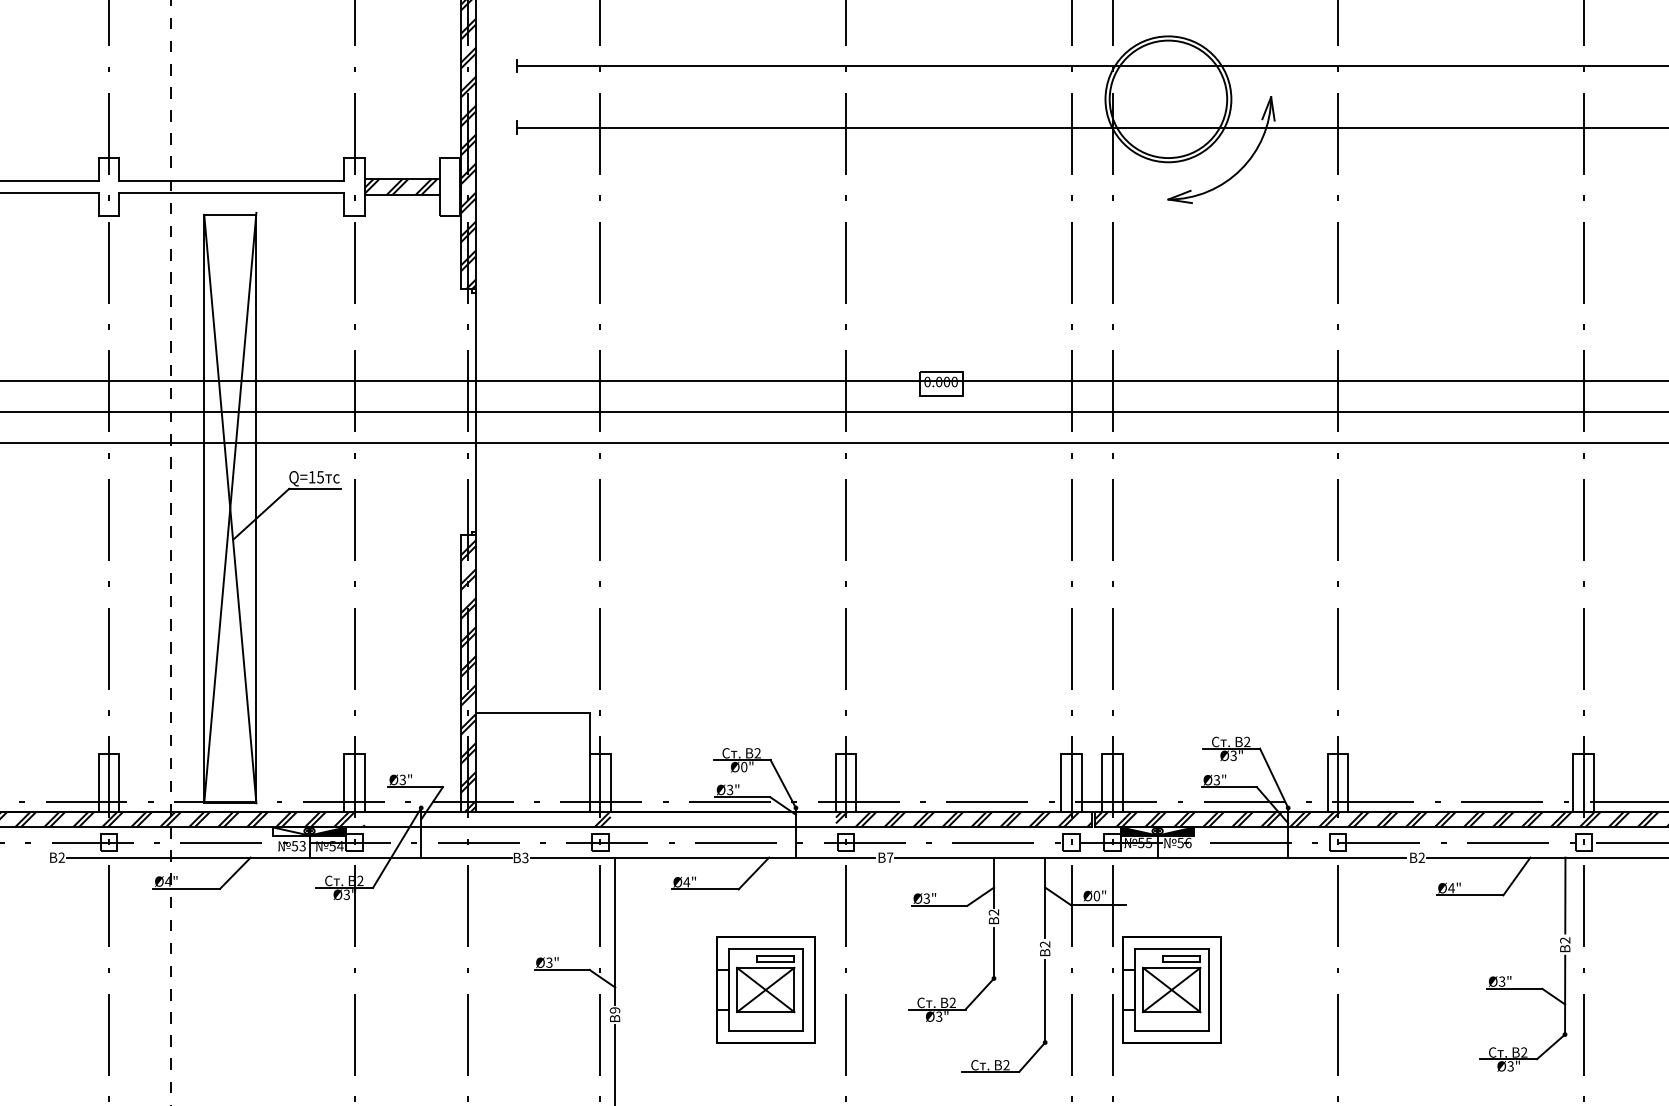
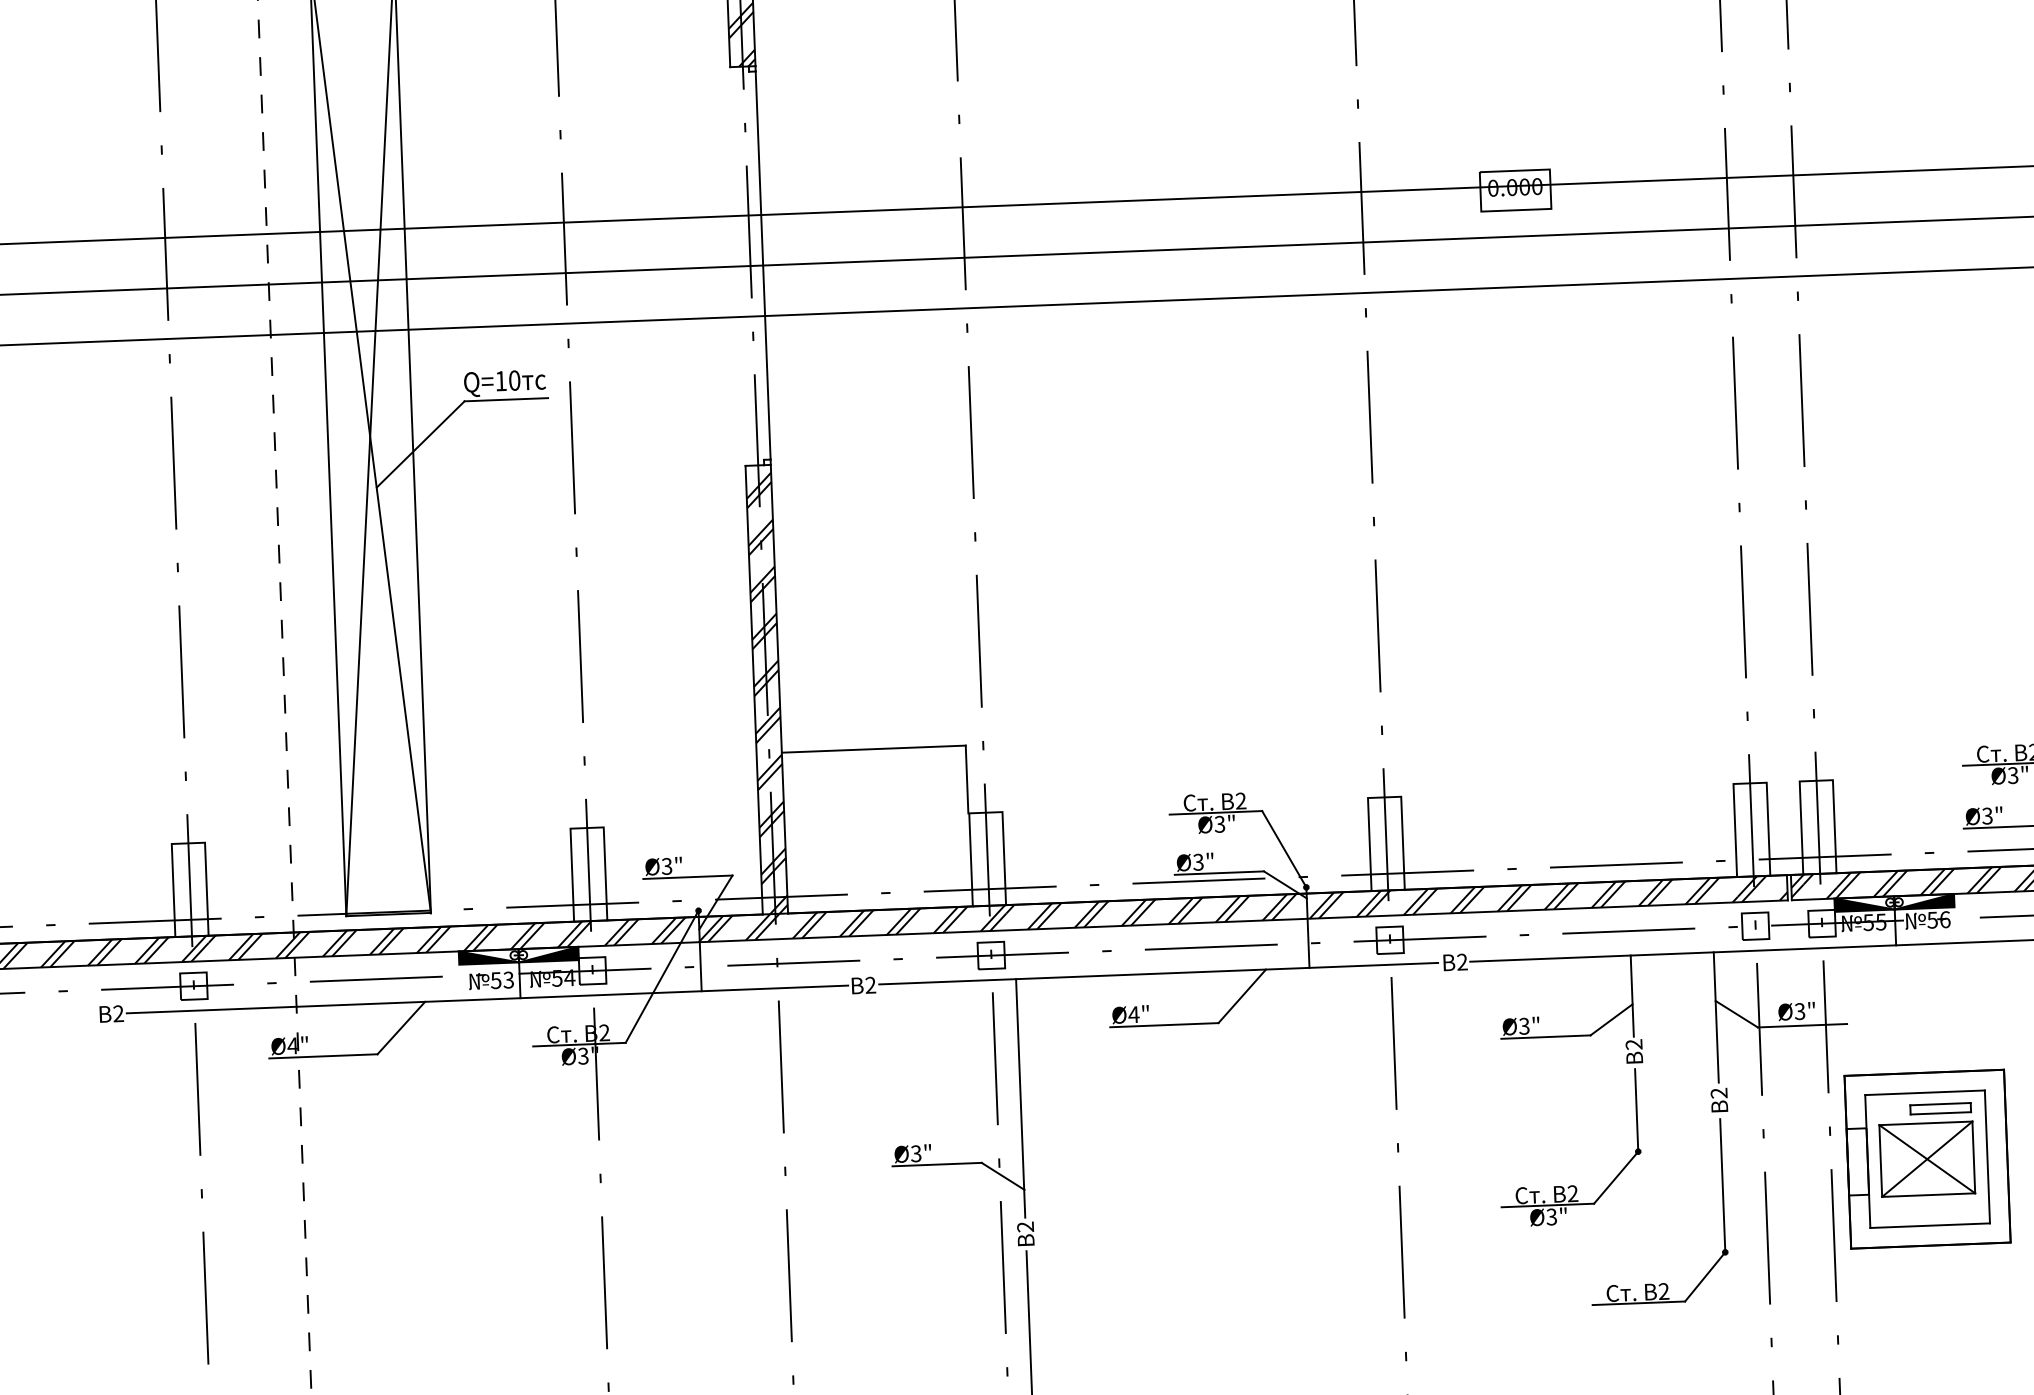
text: (320, 477) -> (514, 380), Q=15 -> Q=10
text: (744, 767) -> (1220, 824), Ø0" -> Ø3"
hatch: (475, 819) -> (787, 926), added
hatch: (722, 819) -> (1187, 910), added
fill: (290, 831) -> (488, 957), added
text: (890, 857) -> (1462, 961), B7 -> B2
text: (525, 858) -> (870, 986), B3 -> B2
text: (1096, 896) -> (1799, 1012), Ø0" -> Ø3"
part: (765, 989) -> (1268, 1183), removed
text: (615, 1010) -> (1026, 1227), B9 -> B2

